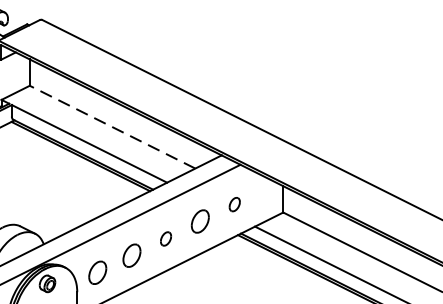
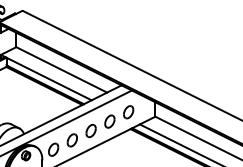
line: (112, 126) -> (61, 69), dashed -> solid
part: (234, 204) -> (128, 112), size x1.67
part: (164, 239) -> (90, 131), size x1.67

